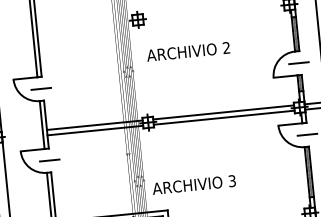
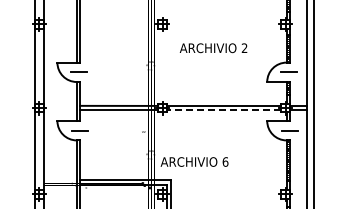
text: (188, 52) -> (213, 48), moved
line: (223, 118) -> (223, 110), solid -> dashed
text: (232, 180) -> (225, 161), 3 -> 6

